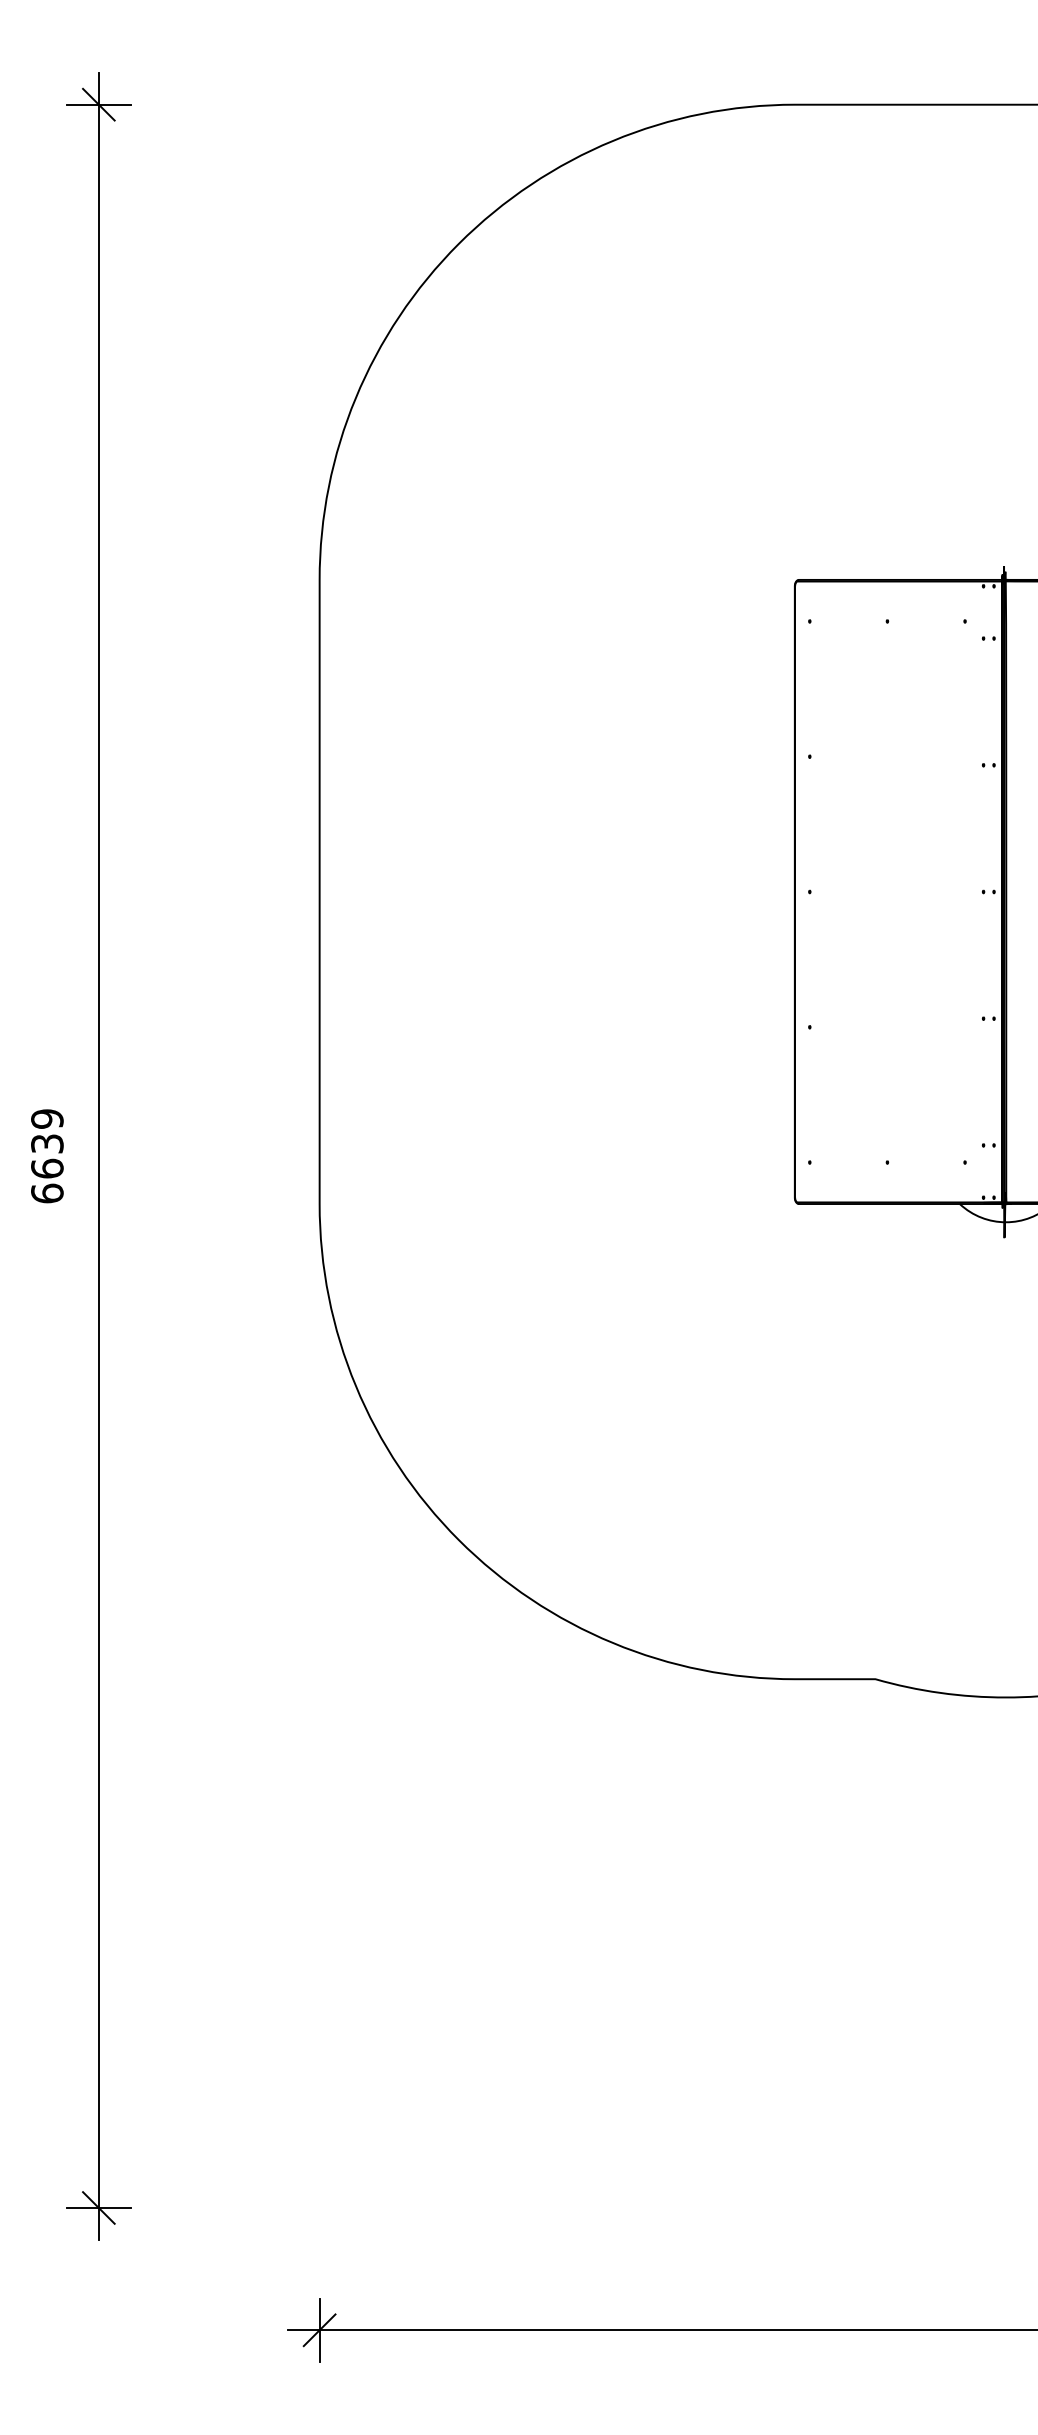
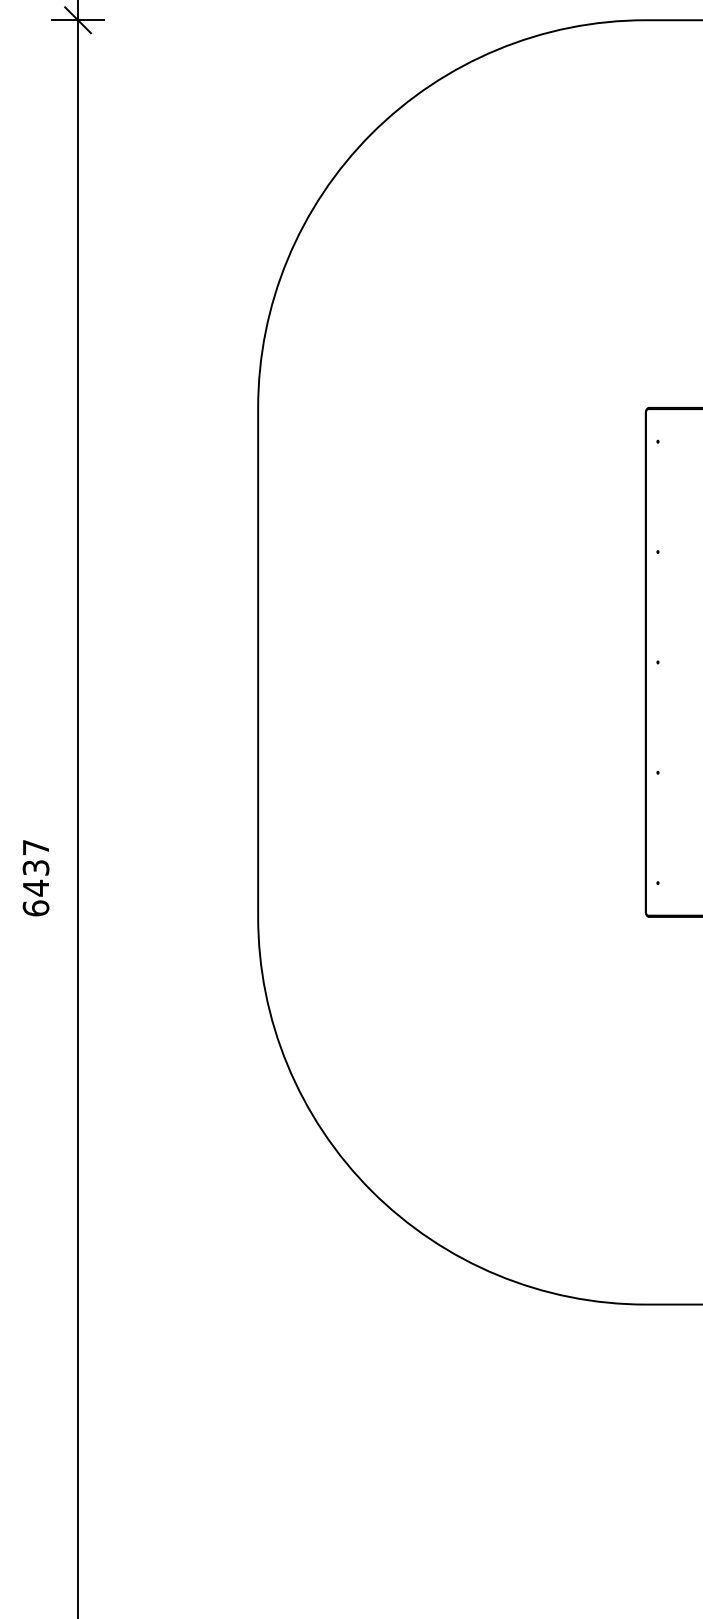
text: (47, 1144) -> (36, 868), 6639 -> 6437

